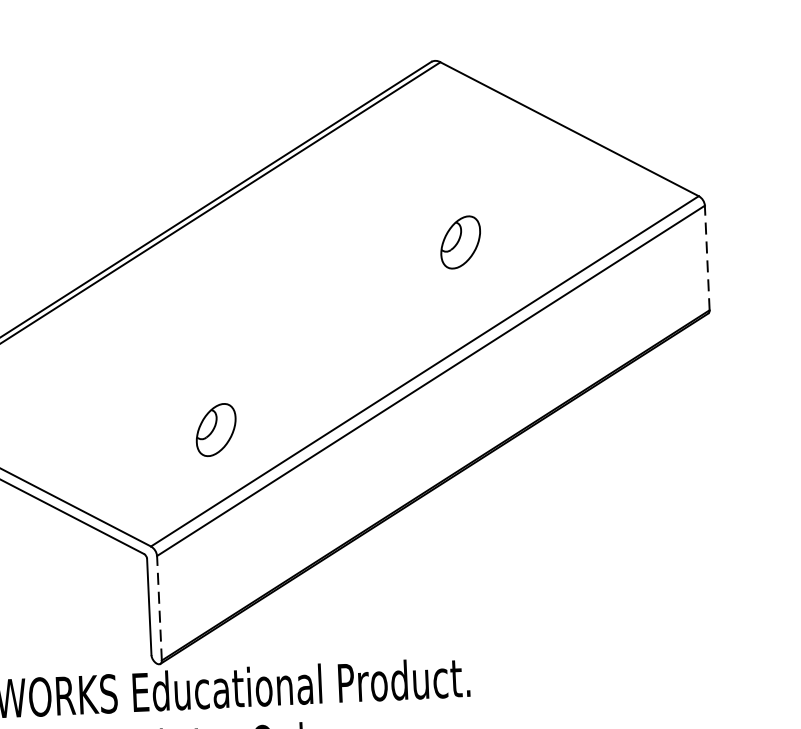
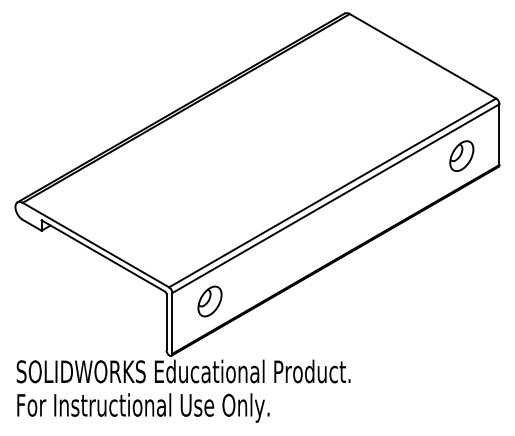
part: (460, 241) -> (461, 155), moved
line: (707, 257) -> (499, 134), dashed -> solid
part: (215, 430) -> (209, 301), moved
line: (159, 606) -> (172, 322), dashed -> solid

